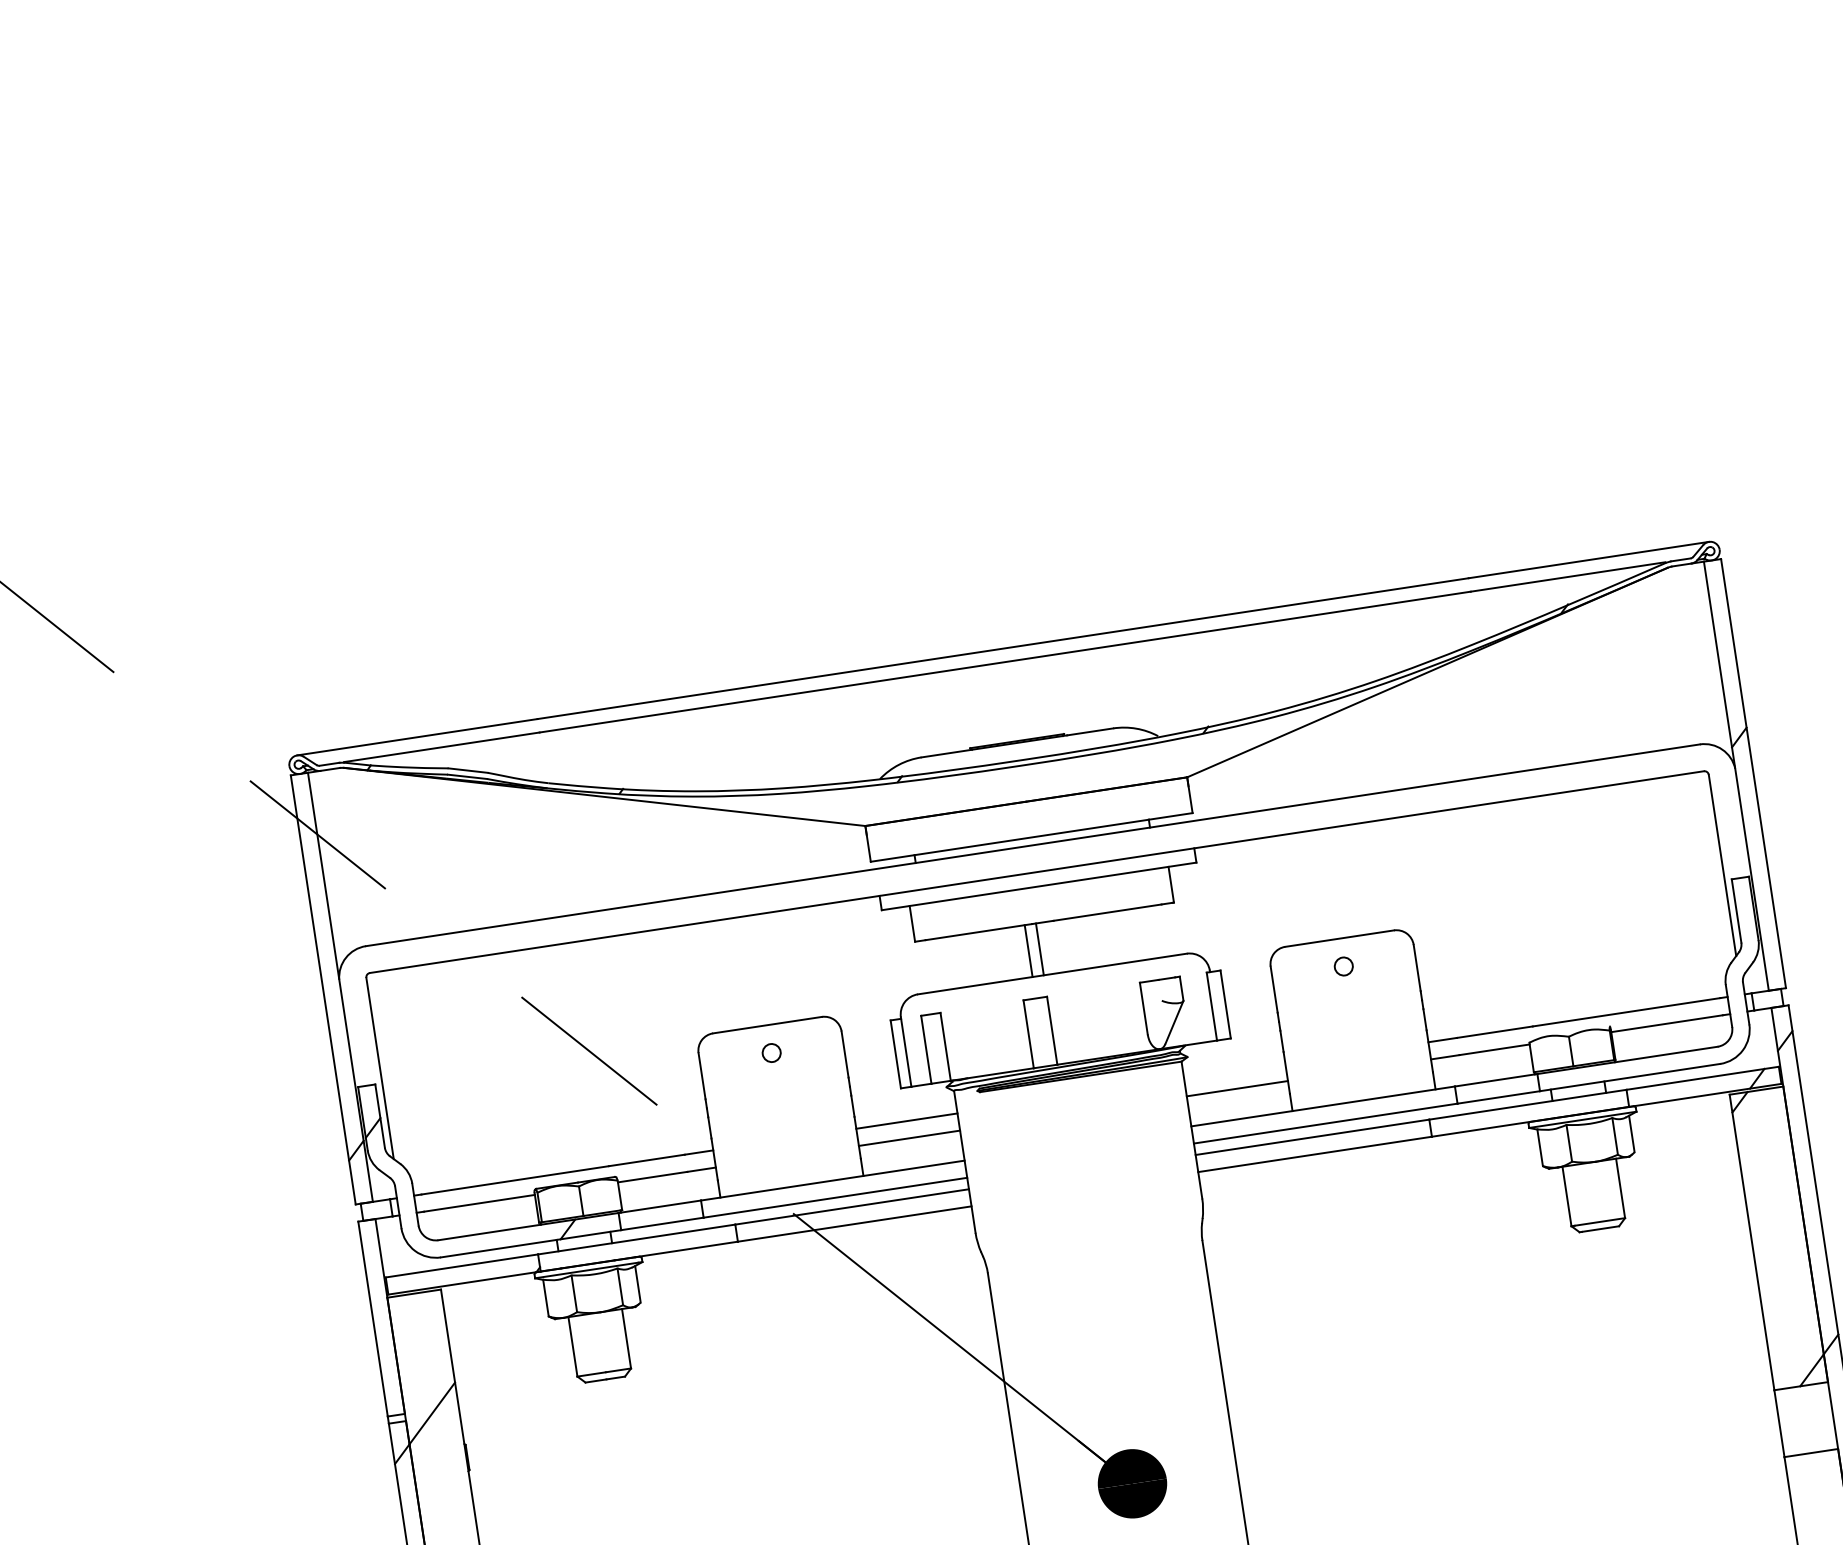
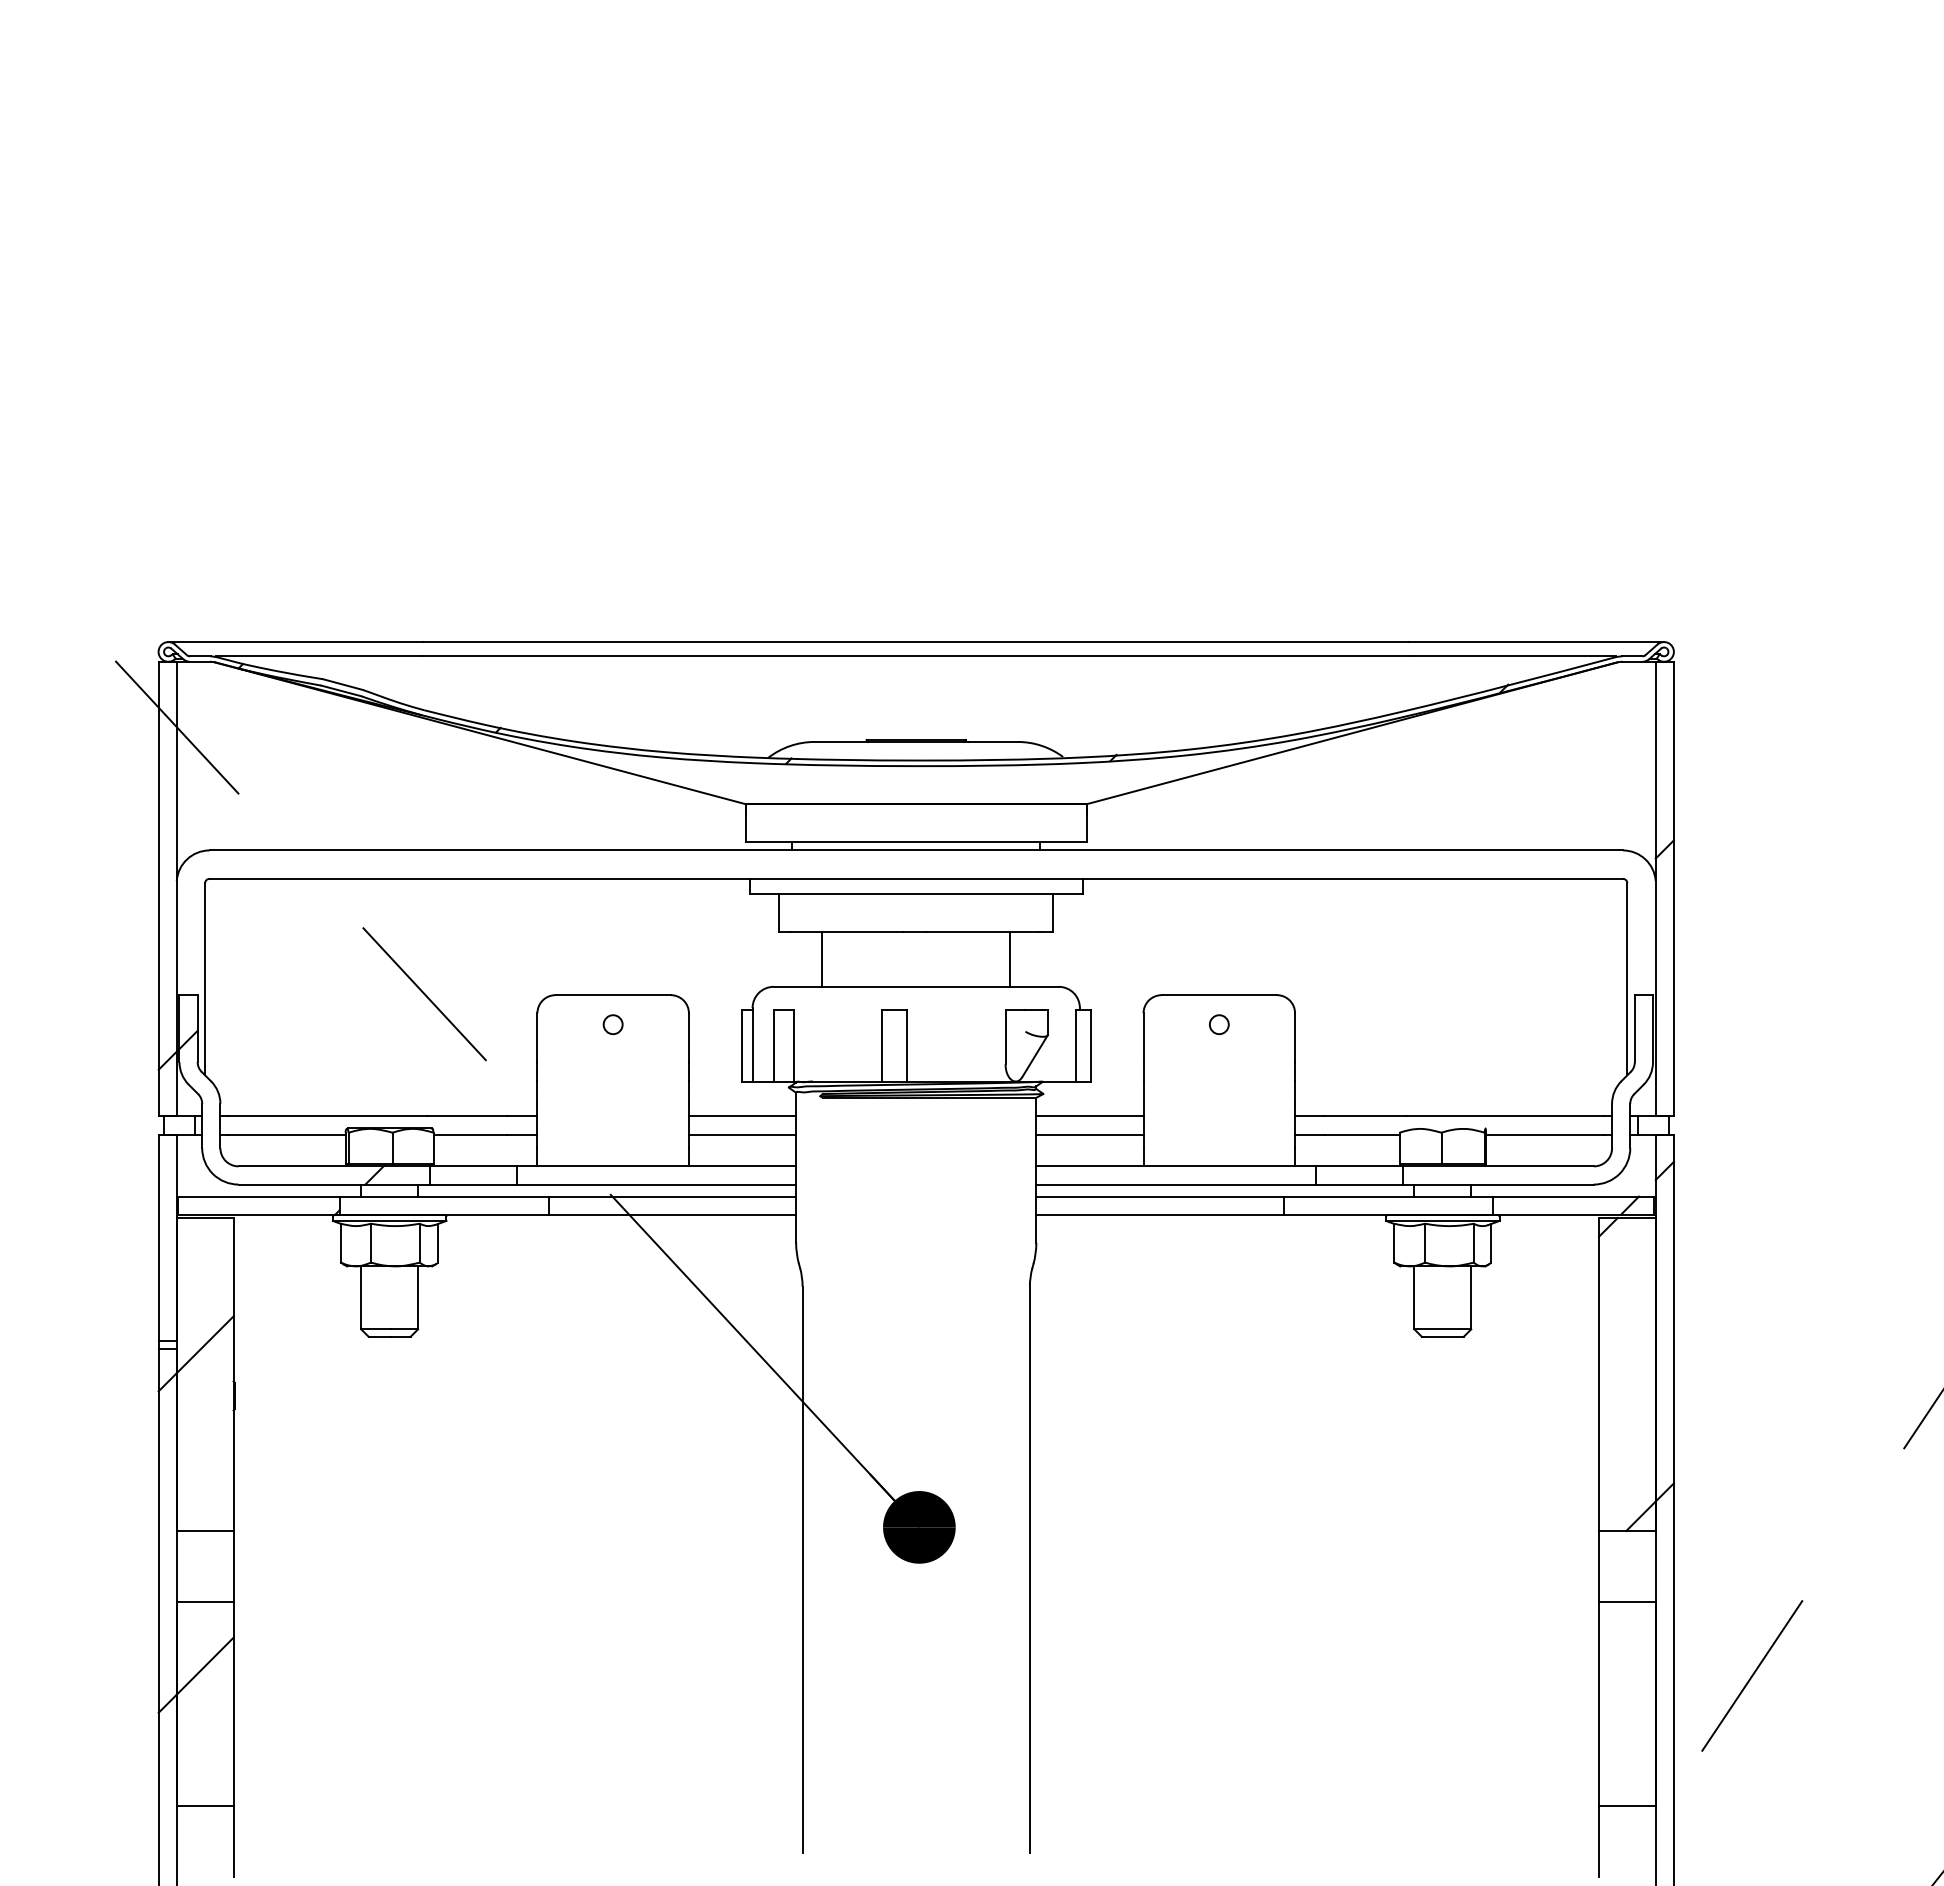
line: (1040, 948) -> (1010, 958), moved
line: (1028, 950) -> (822, 958), moved
line: (1234, 1071) -> (1089, 1116), added

